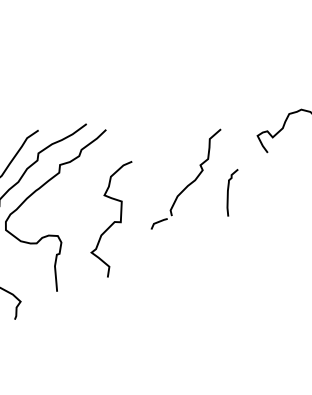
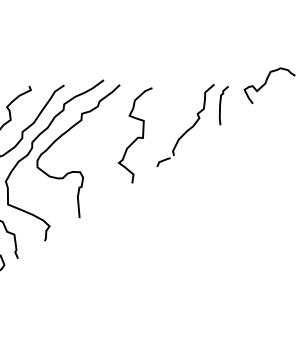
curve: (229, 190) -> (221, 103), moved
curve: (112, 221) -> (136, 137), moved

